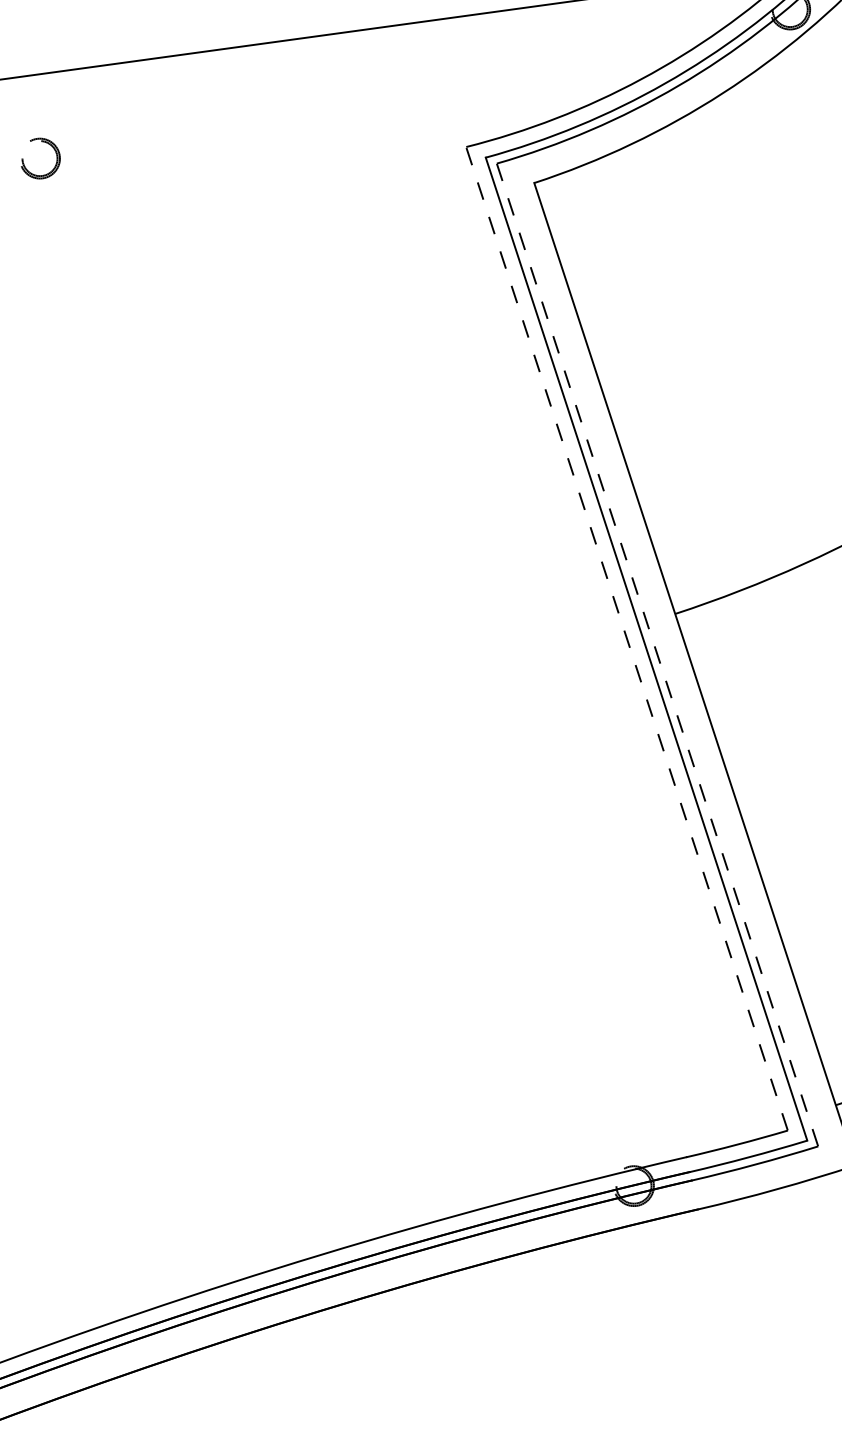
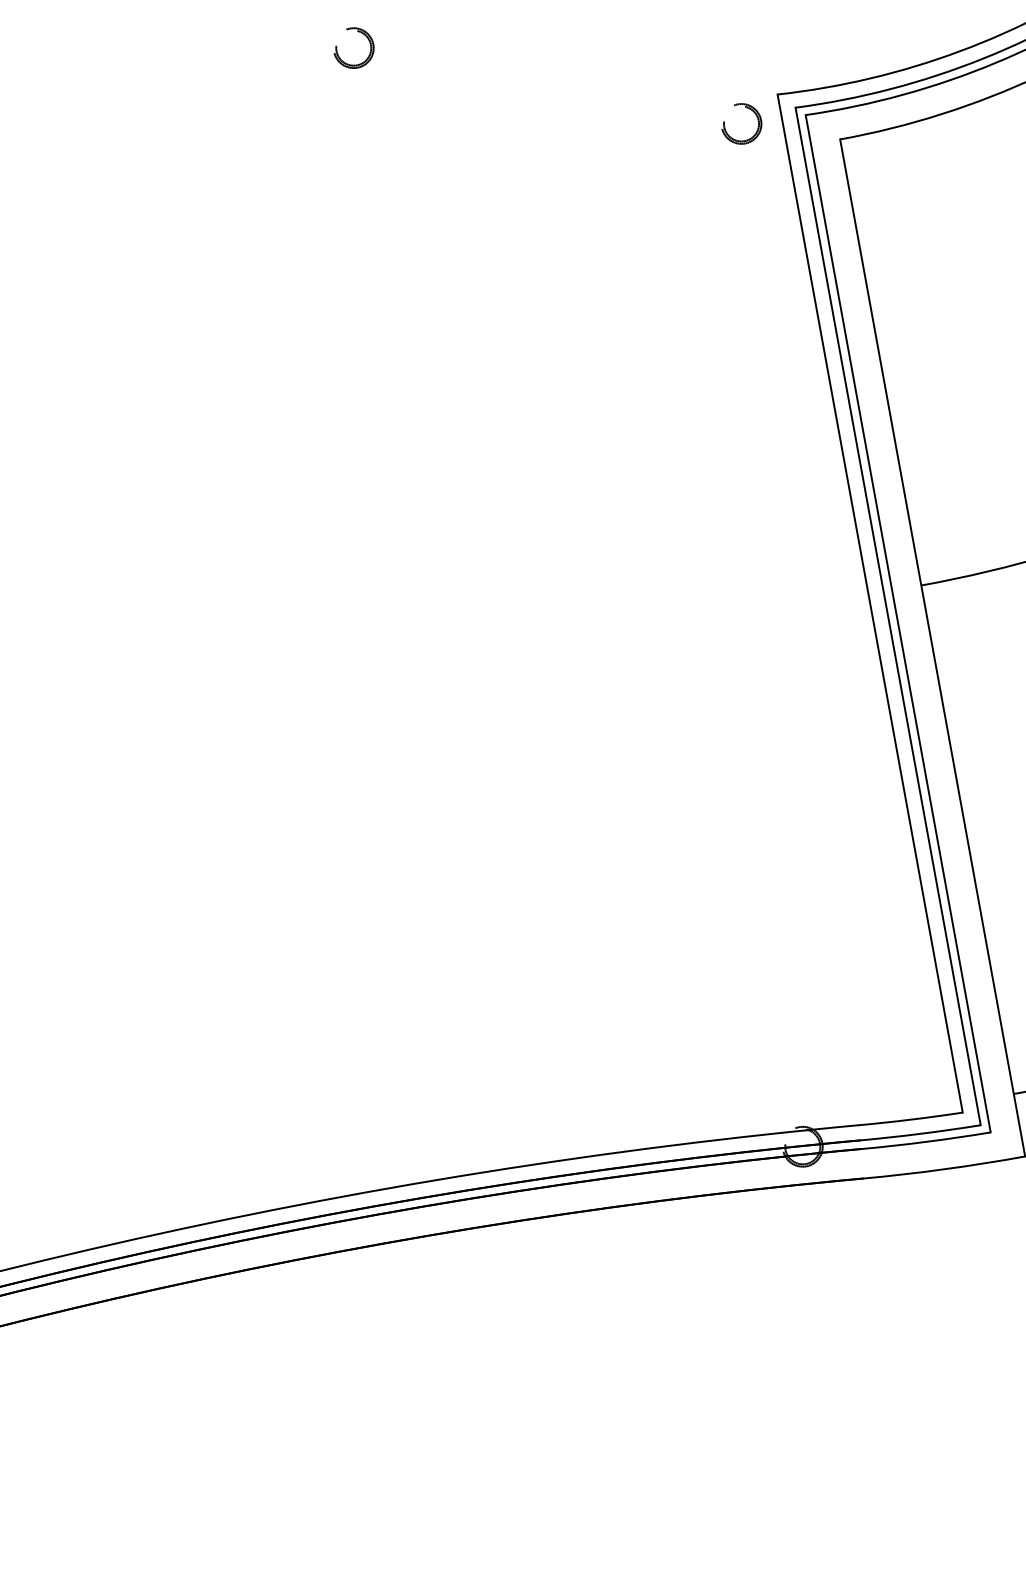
part: (437, 165) -> (746, 108), added
line: (627, 638) -> (870, 603), dashed -> solid
line: (657, 654) -> (898, 623), dashed -> solid

